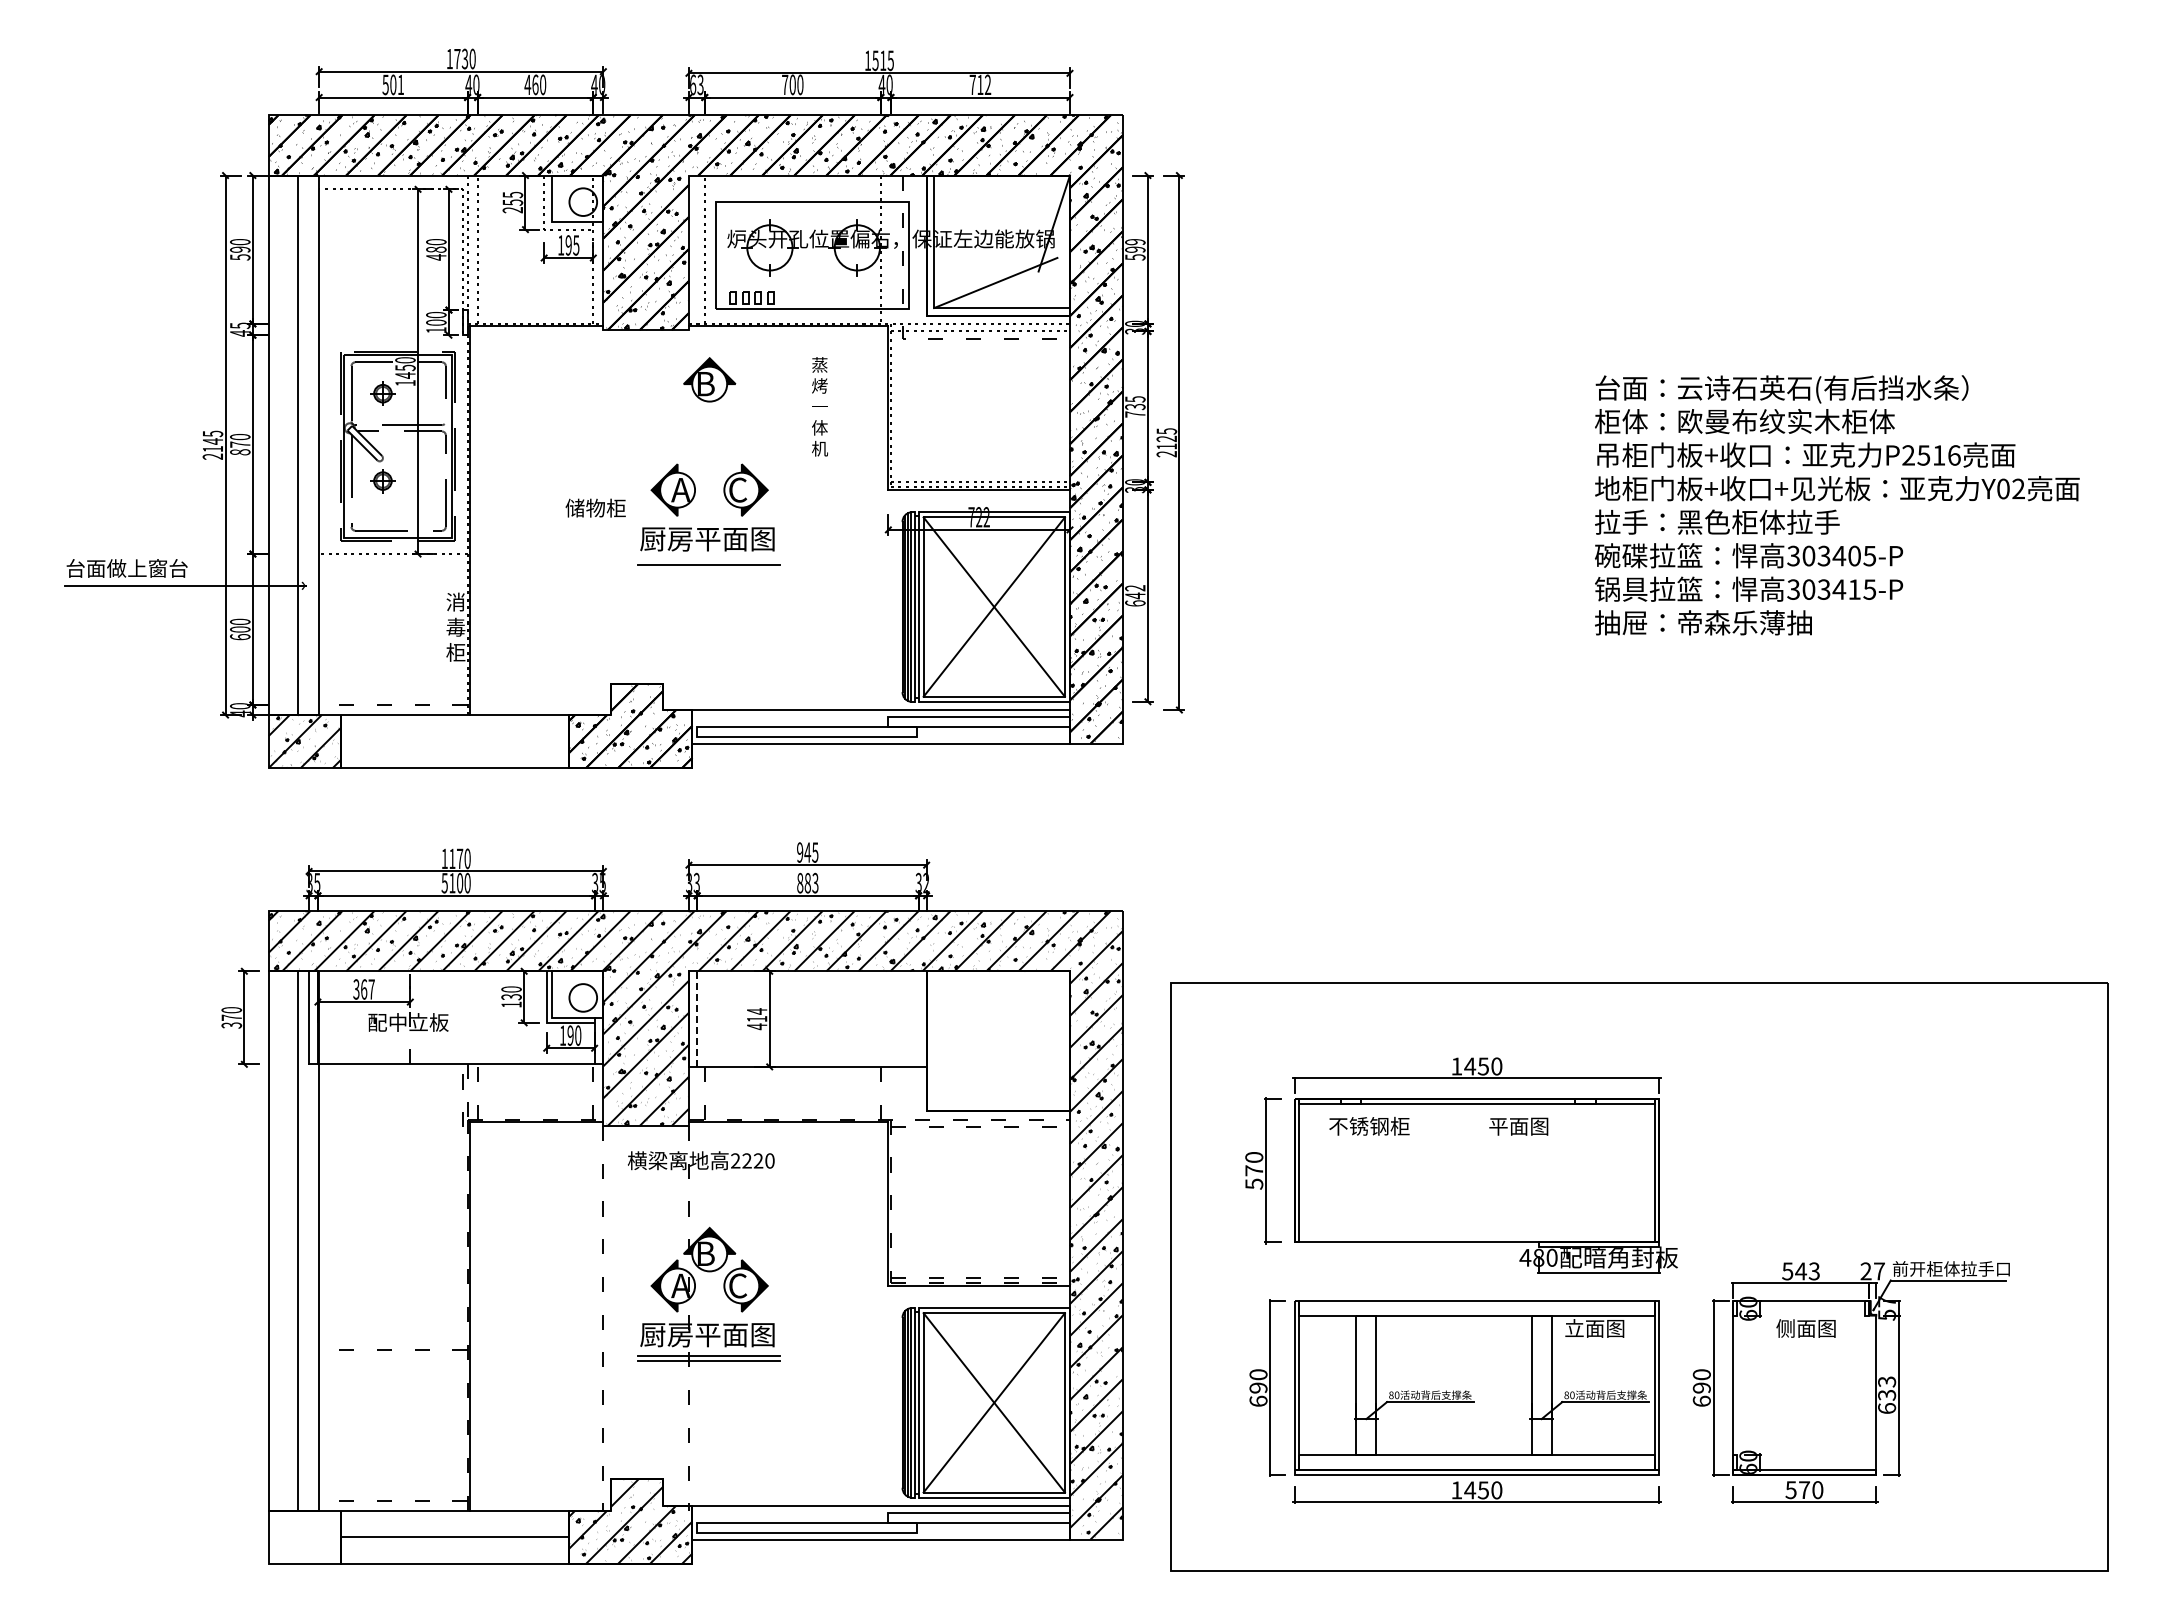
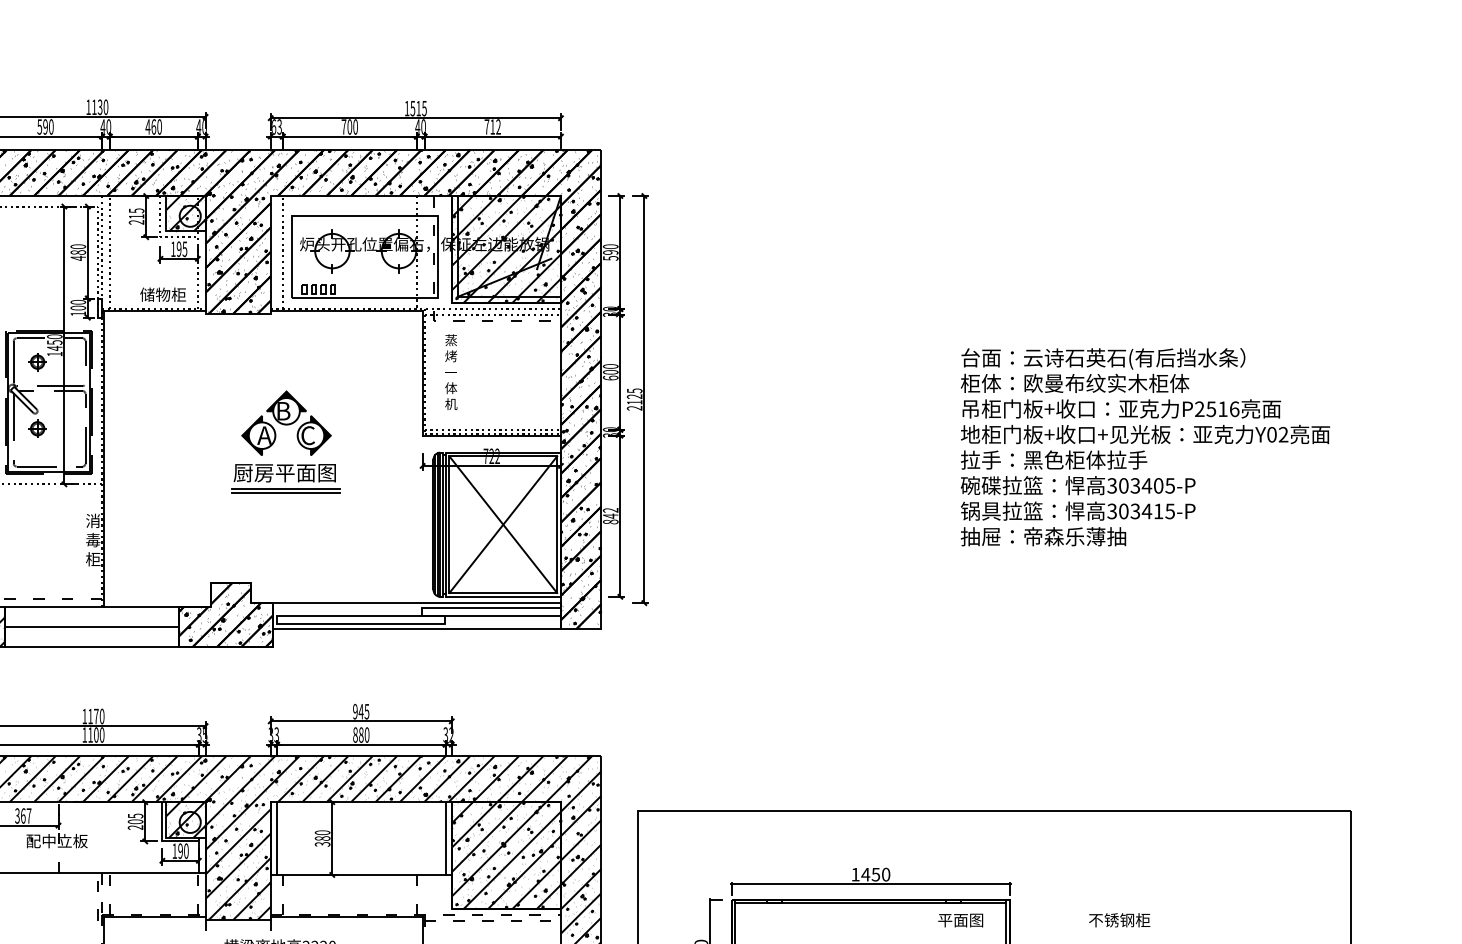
text: (457, 59) -> (94, 107), 1730 -> 1130
text: (397, 84) -> (48, 126), 501 -> 590
hatch: (577, 198) -> (185, 213), added
text: (512, 202) -> (136, 216), 255 -> 215
text: (1135, 242) -> (610, 247), 599 -> 590
hatch: (998, 245) -> (506, 249), added
part: (709, 379) -> (286, 407), moved
text: (819, 406) -> (450, 371), moved
text: (1135, 406) -> (610, 371), 735 -> 600
text: (595, 507) -> (162, 294), moved
line: (709, 560) -> (286, 489), added
text: (1135, 603) -> (610, 522), 642 -> 842
line: (454, 741) -> (92, 627), added
text: (444, 883) -> (84, 735), 5100 -> 1100
text: (815, 883) -> (367, 735), 883 -> 880
hatch: (577, 994) -> (185, 819), added
text: (511, 996) -> (135, 821), 130 -> 205
line: (918, 1018) -> (445, 838), added
line: (697, 1019) -> (277, 838), dashed -> solid
text: (756, 1019) -> (322, 838), 414 -> 380
hatch: (998, 1041) -> (506, 855), added
text: (1369, 1125) -> (1119, 919), moved
text: (1518, 1126) -> (960, 920), moved

